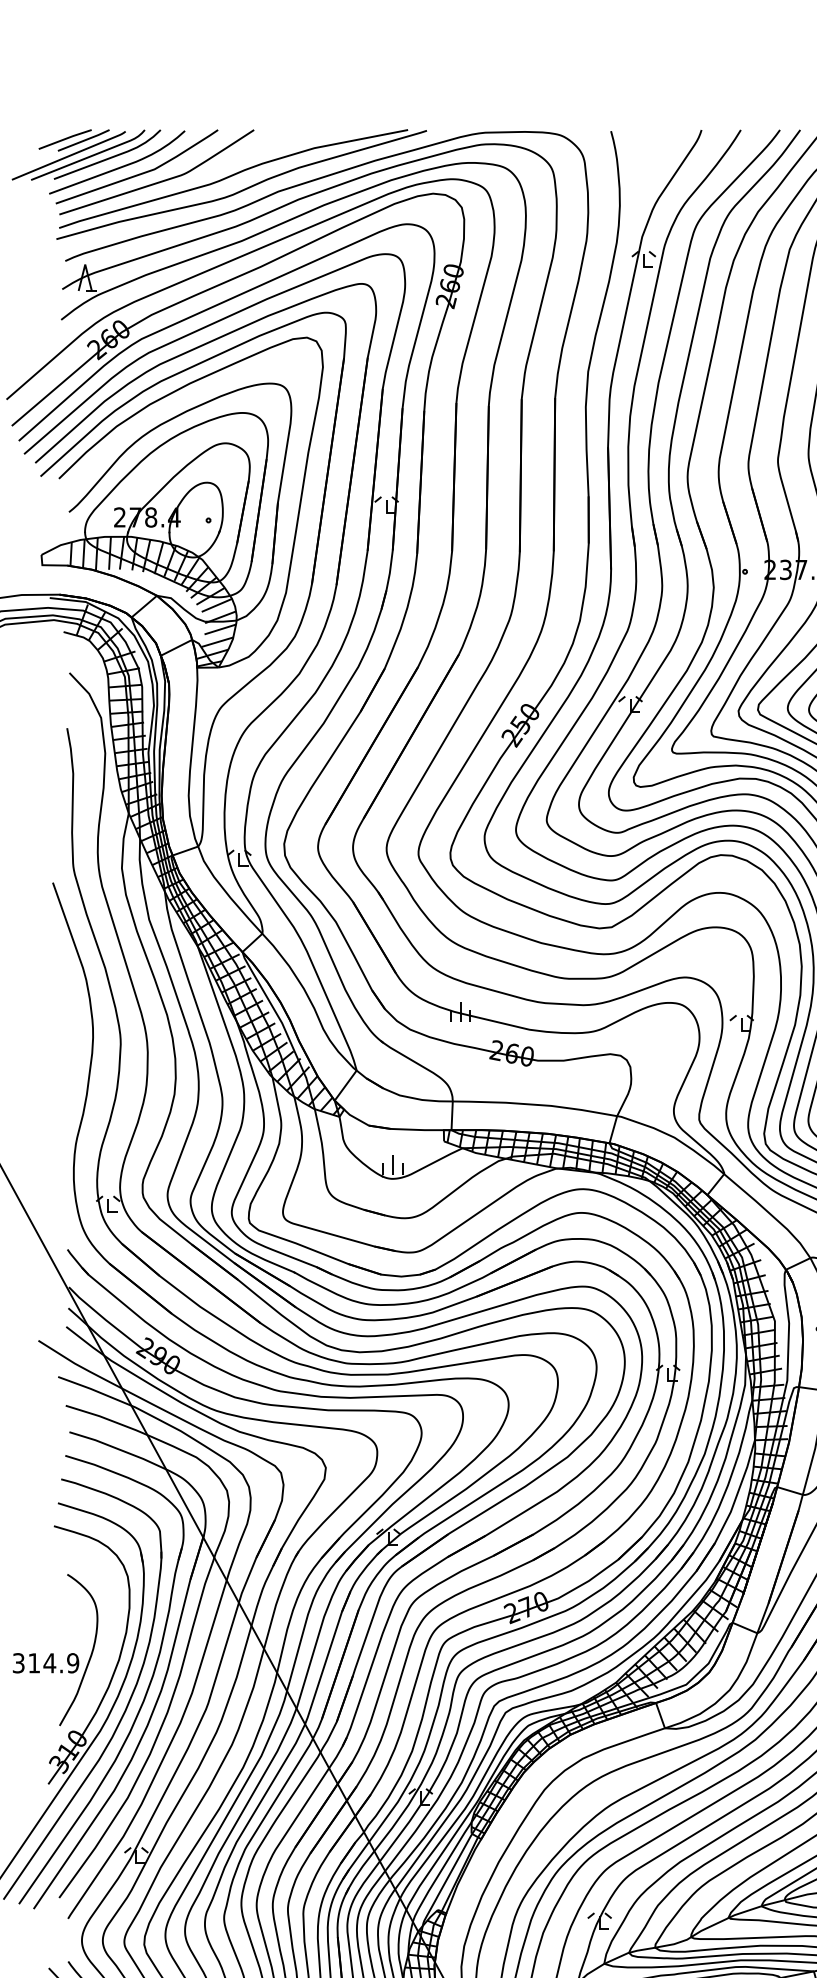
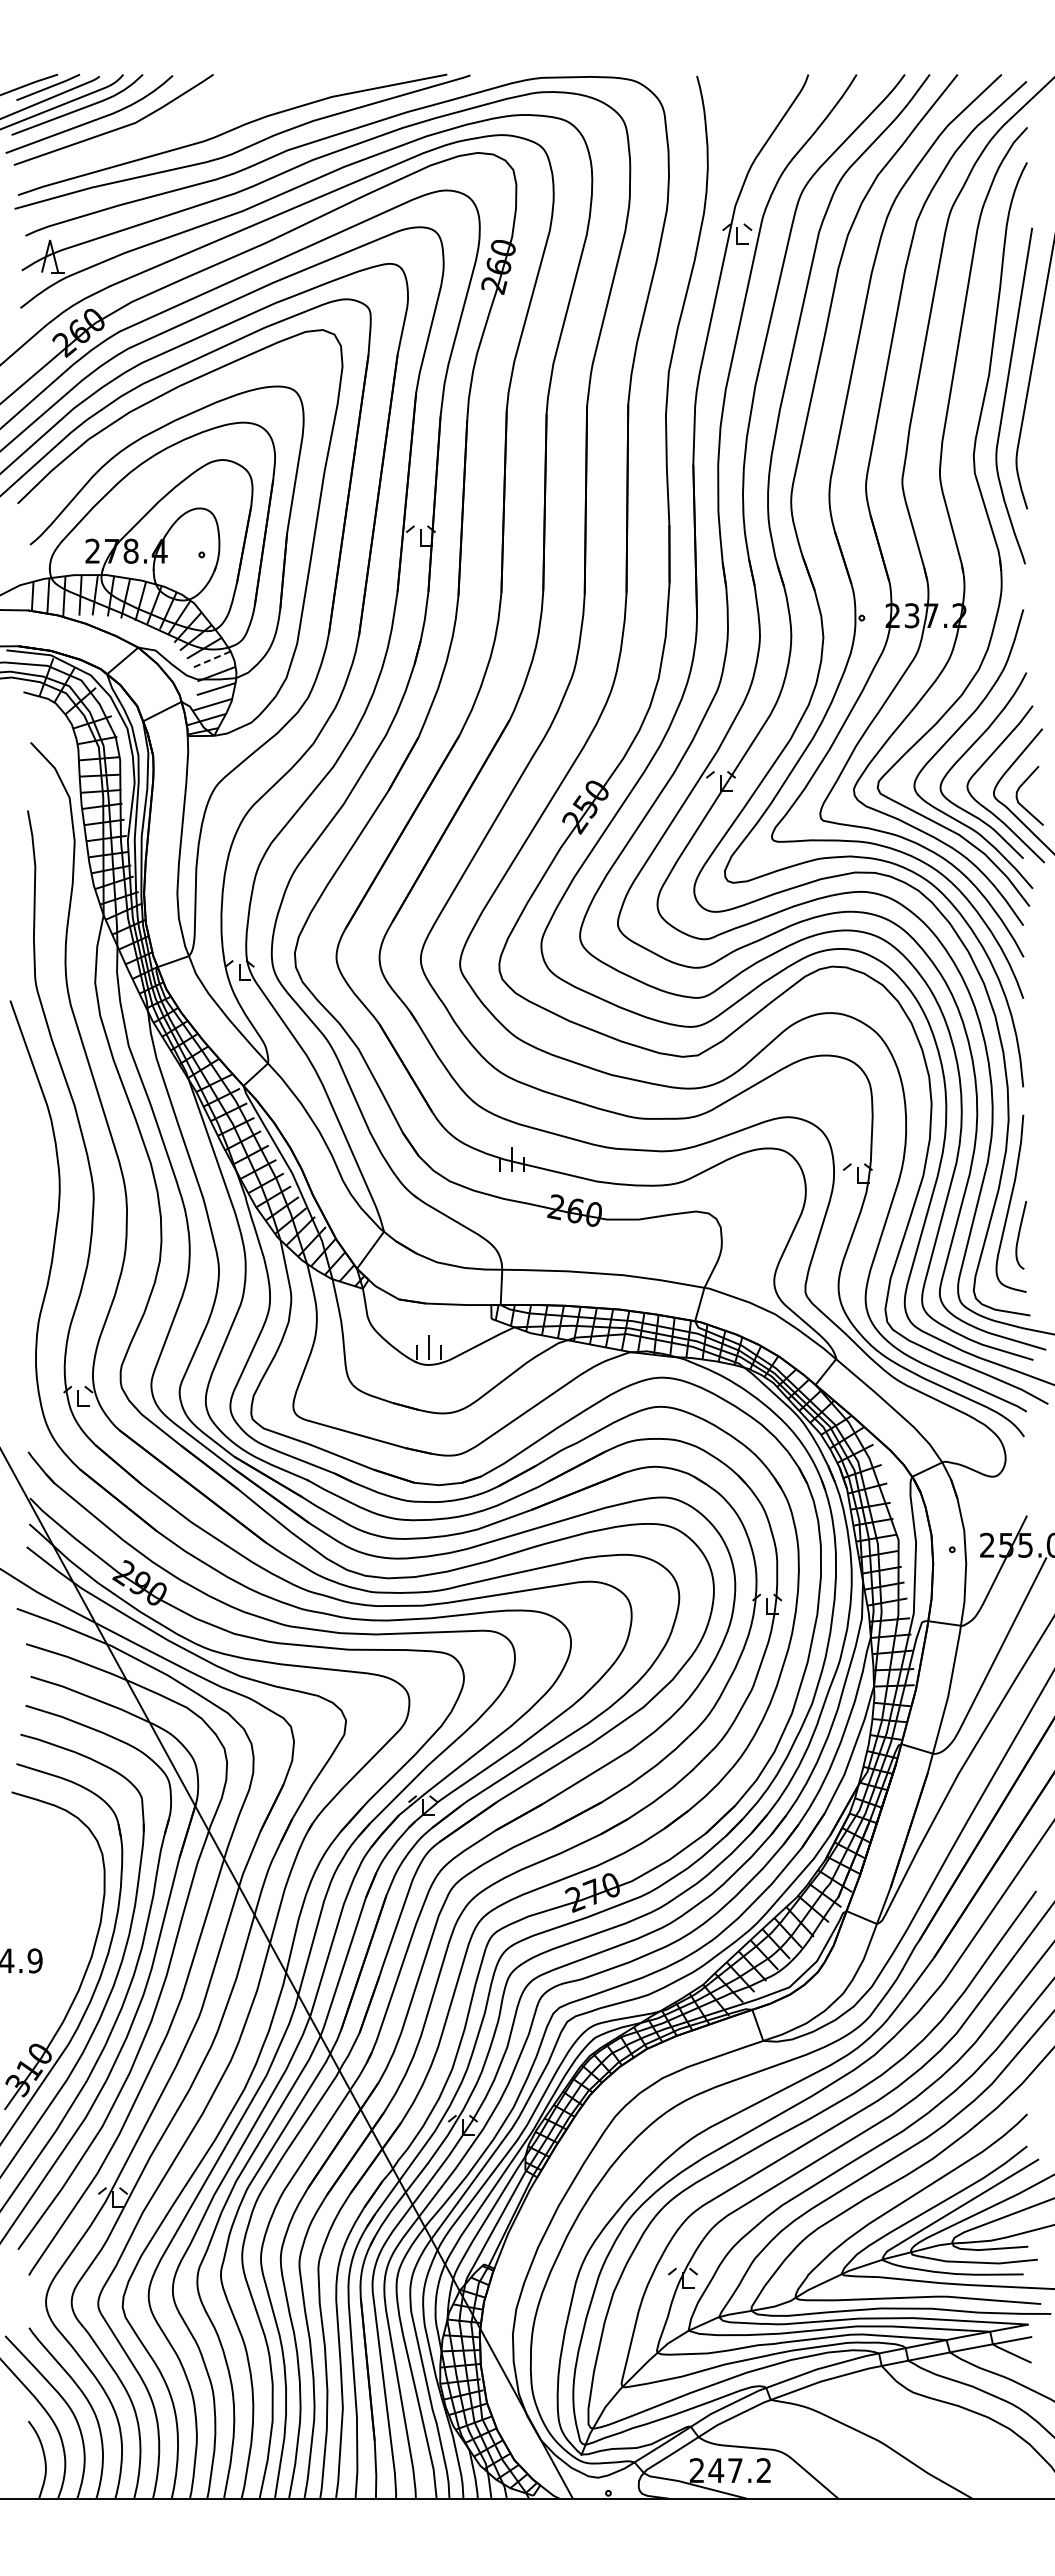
curve: (160, 181) -> (142, 137), removed
line: (216, 605) -> (211, 659), solid -> dashed
curve: (90, 1654) -> (56, 1950), removed

